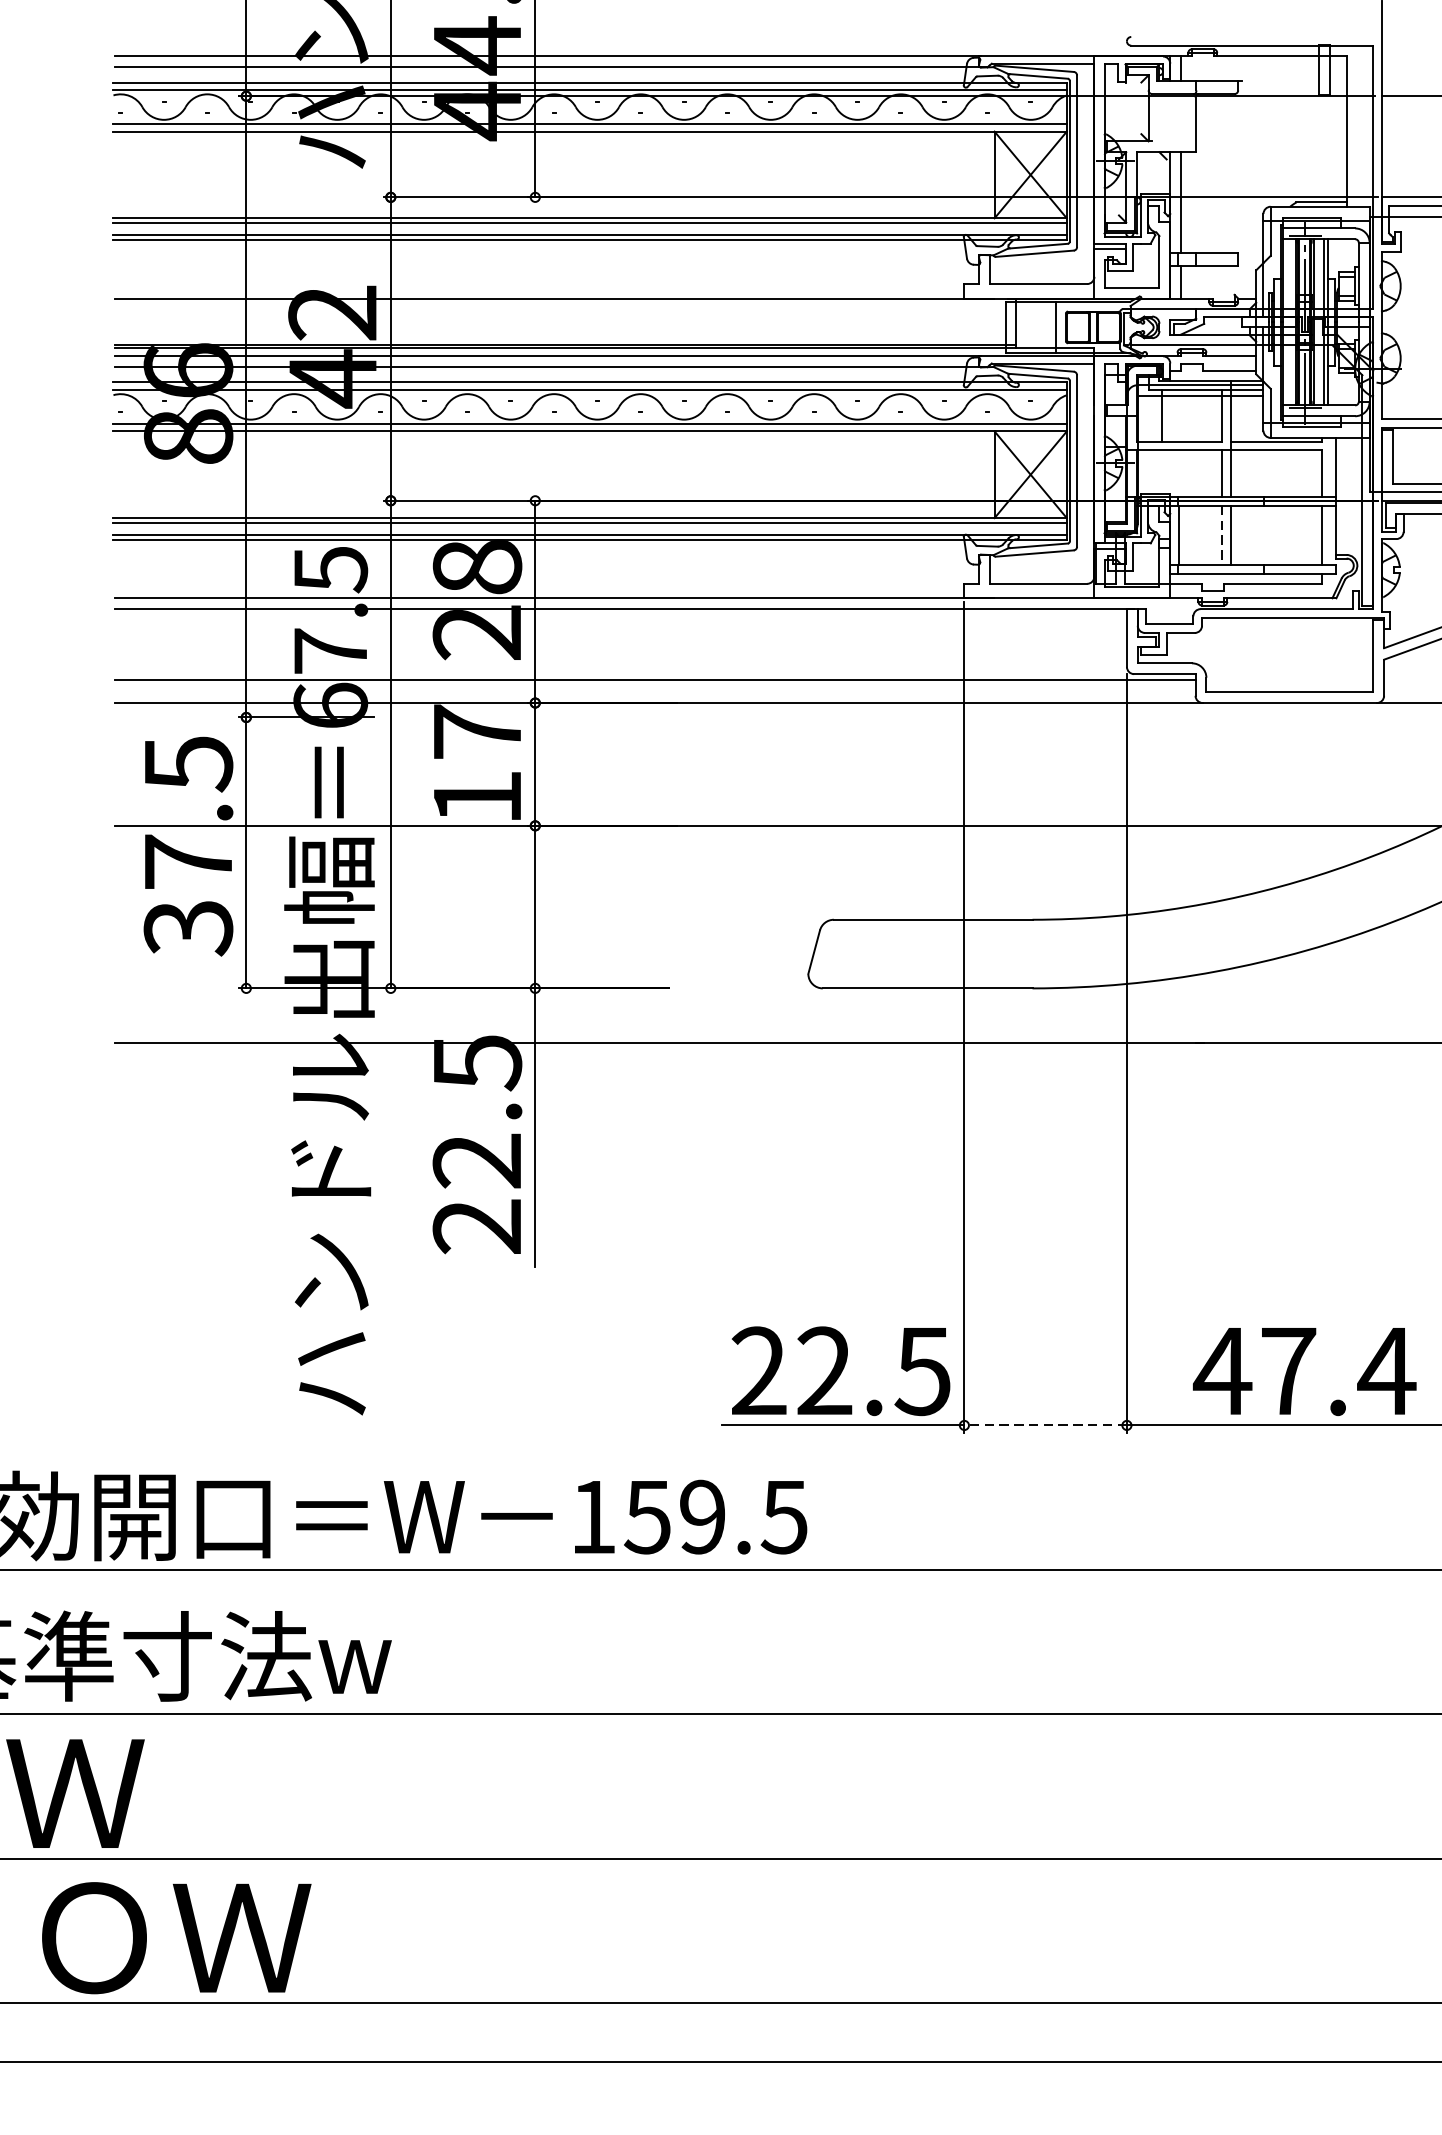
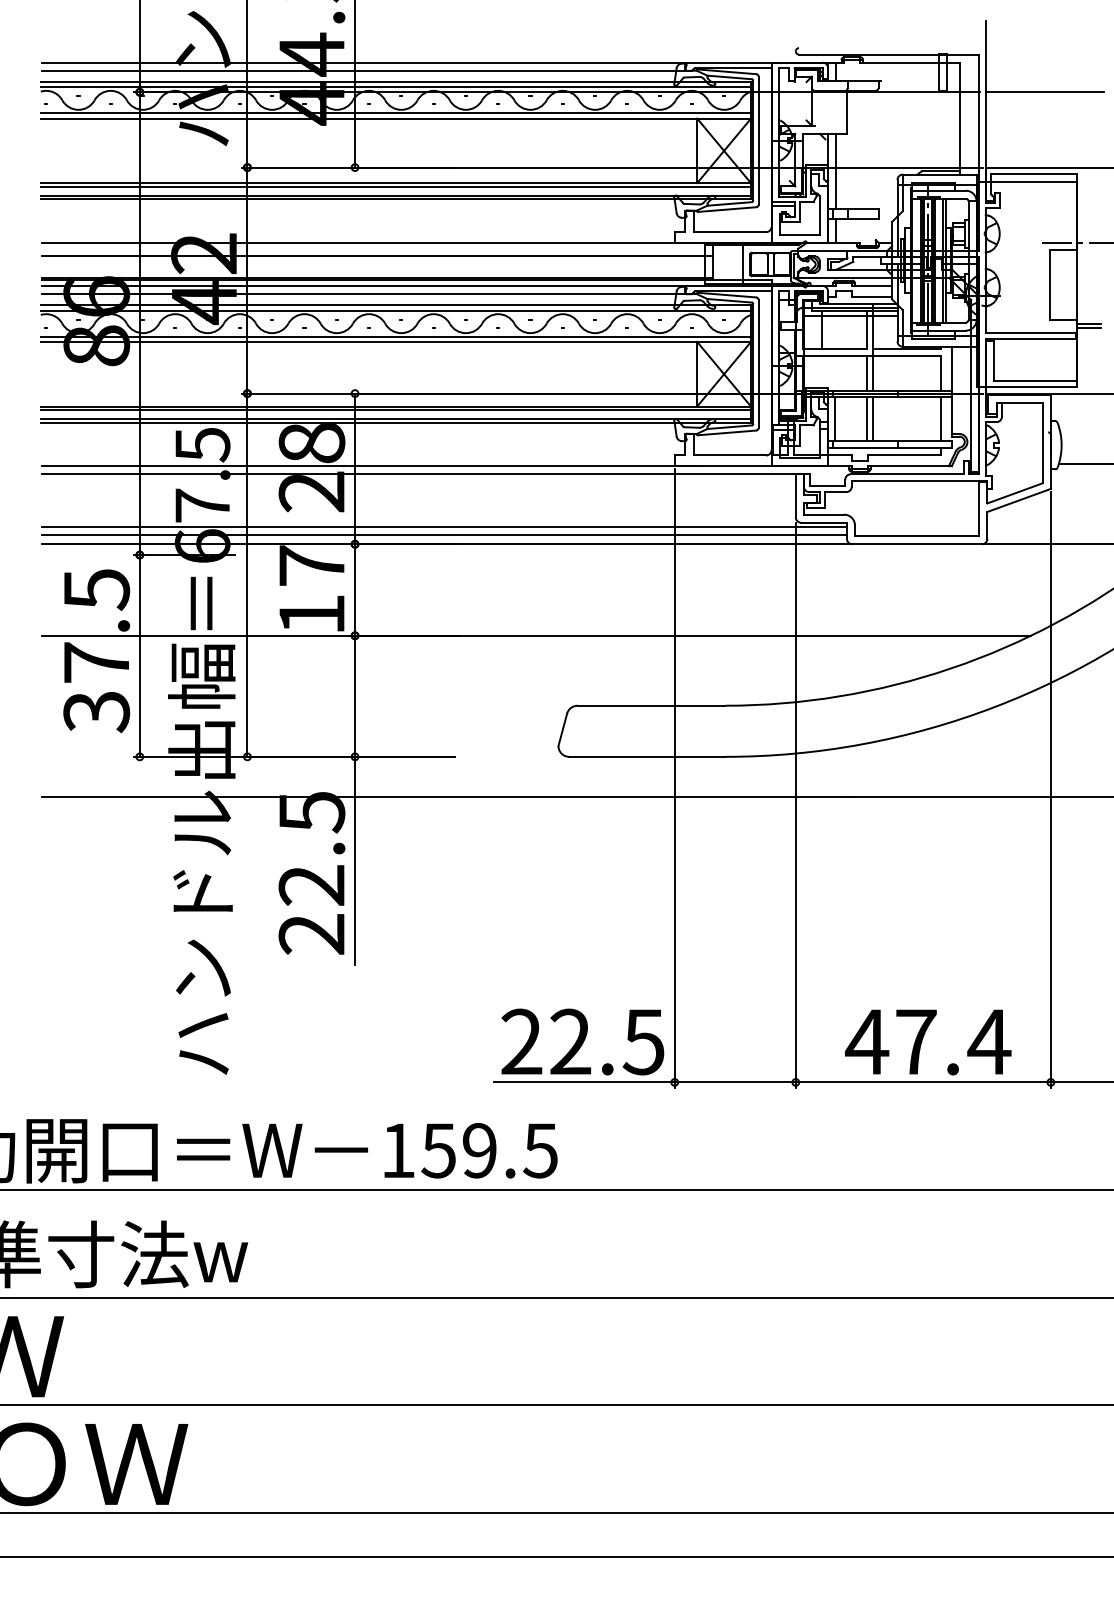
line: (565, 315) -> (377, 255), added
line: (1221, 535) -> (866, 419), dashed -> solid
line: (654, 691) -> (443, 535), added
line: (1045, 1425) -> (735, 1082), dashed -> solid

